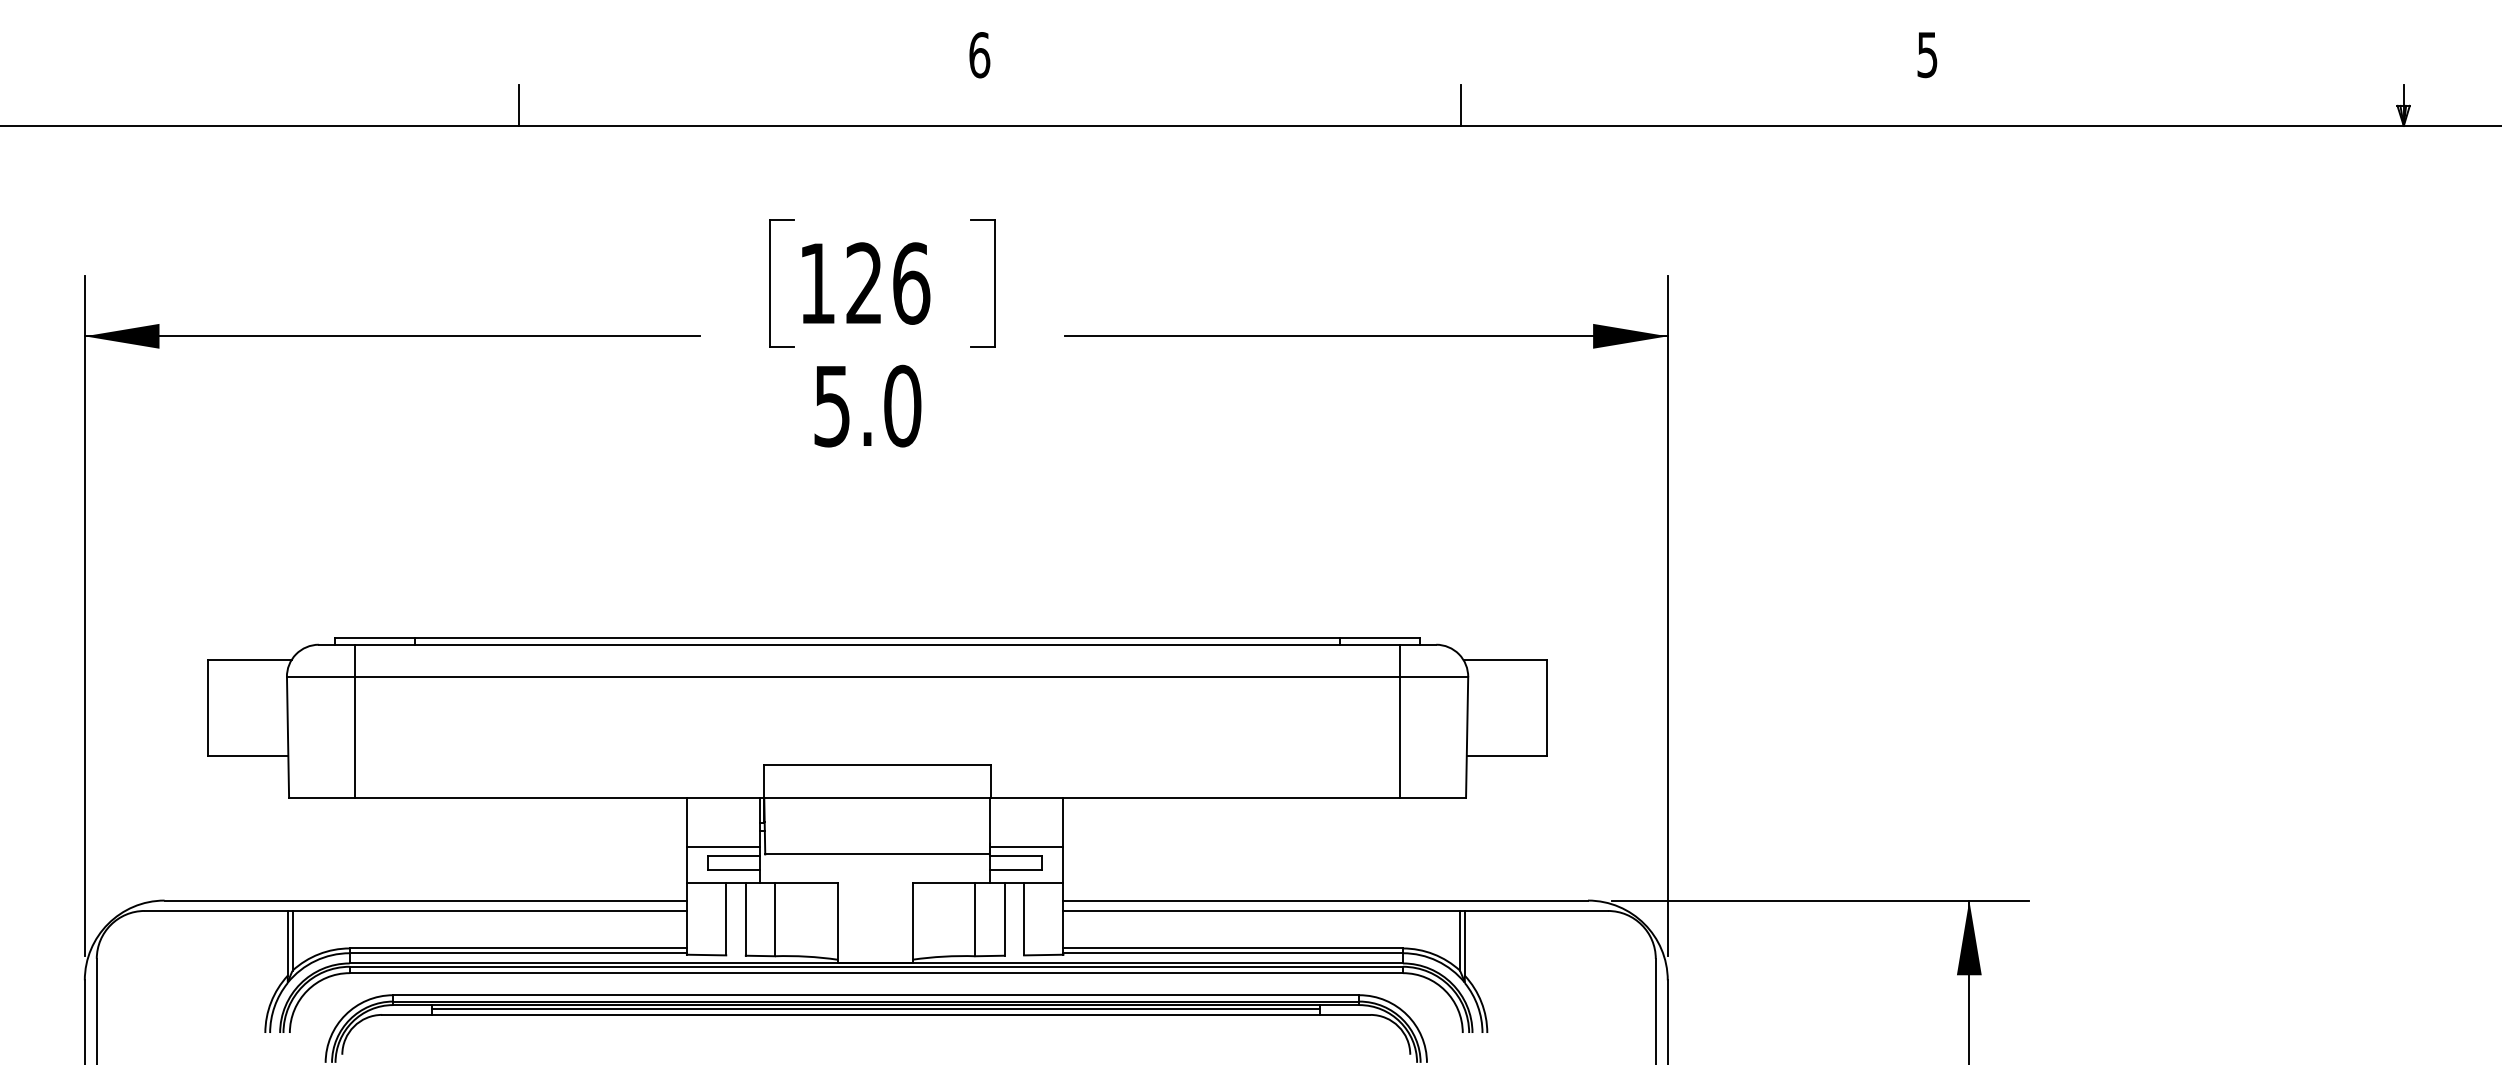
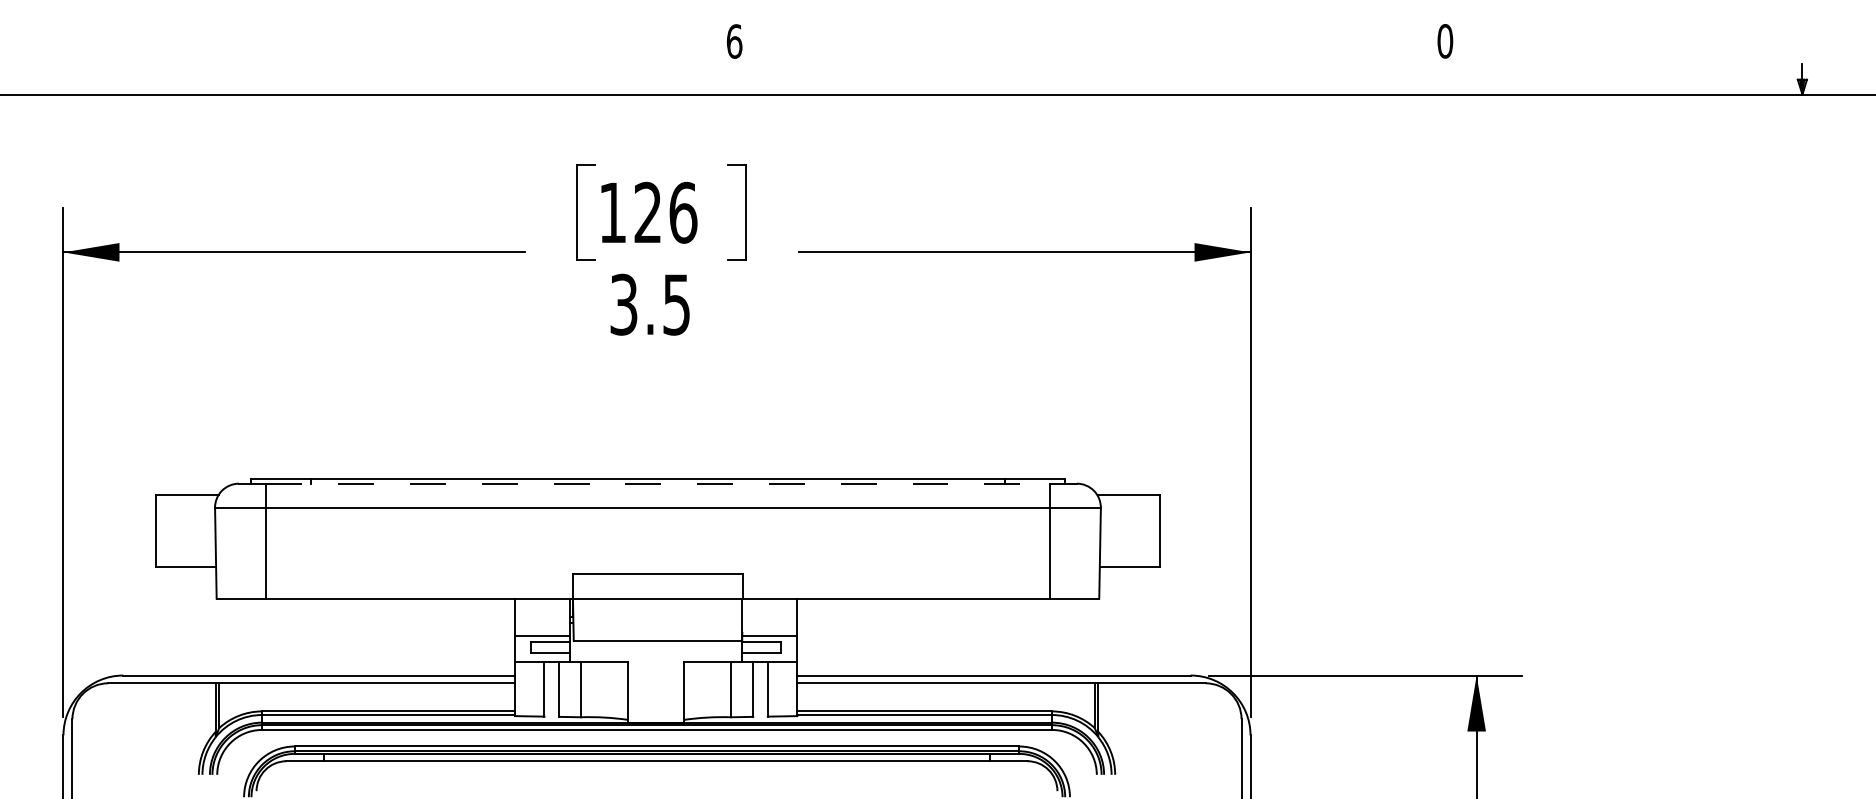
text: (1927, 54) -> (1445, 41), 5 -> 0
line: (518, 105) -> (388, 79), removed
line: (1461, 105) -> (1095, 79), removed
text: (868, 405) -> (651, 304), 5.0 -> 3.5
line: (878, 644) -> (658, 483), solid -> dashed
line: (876, 1009) -> (657, 757), removed

